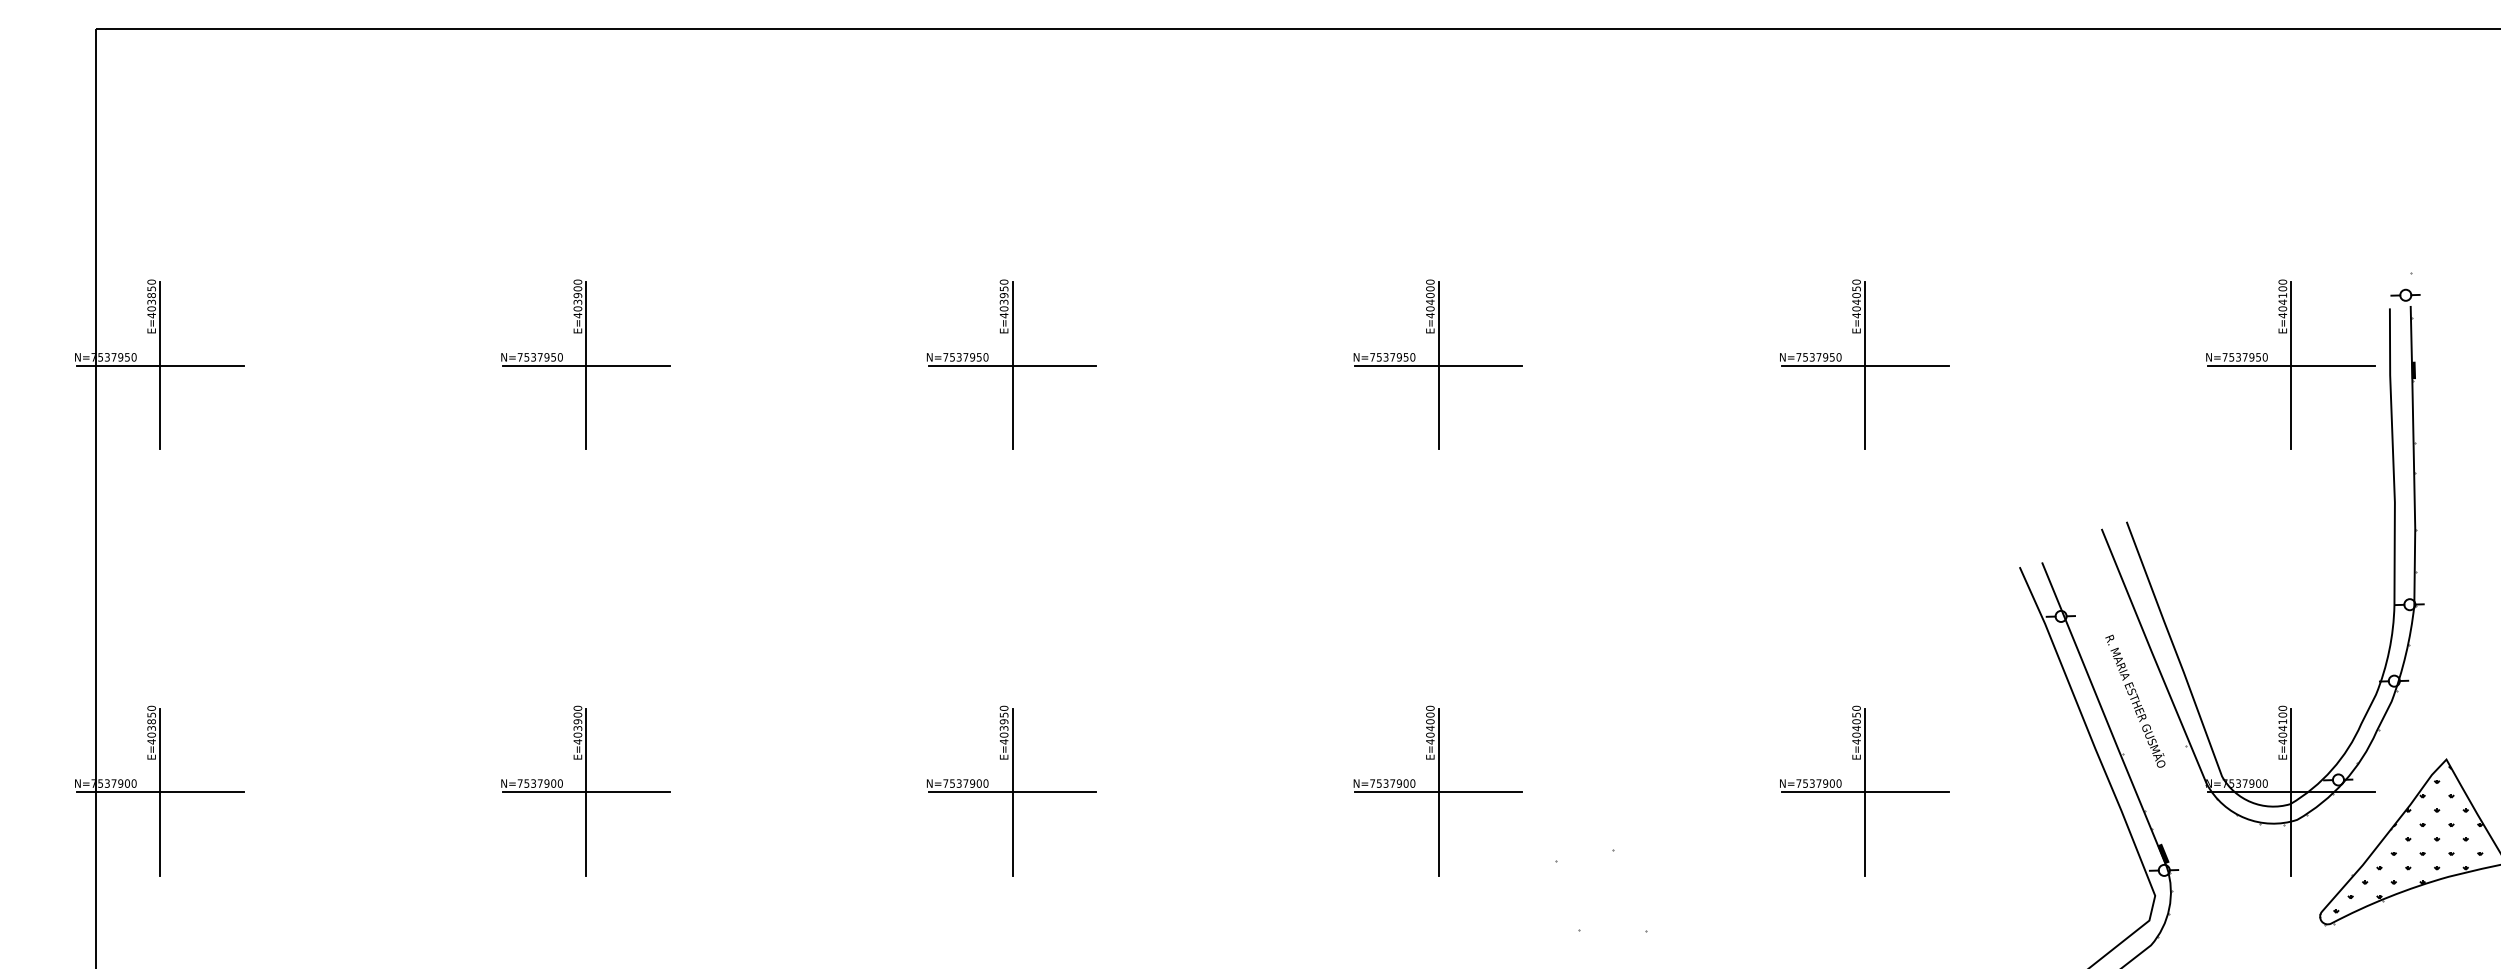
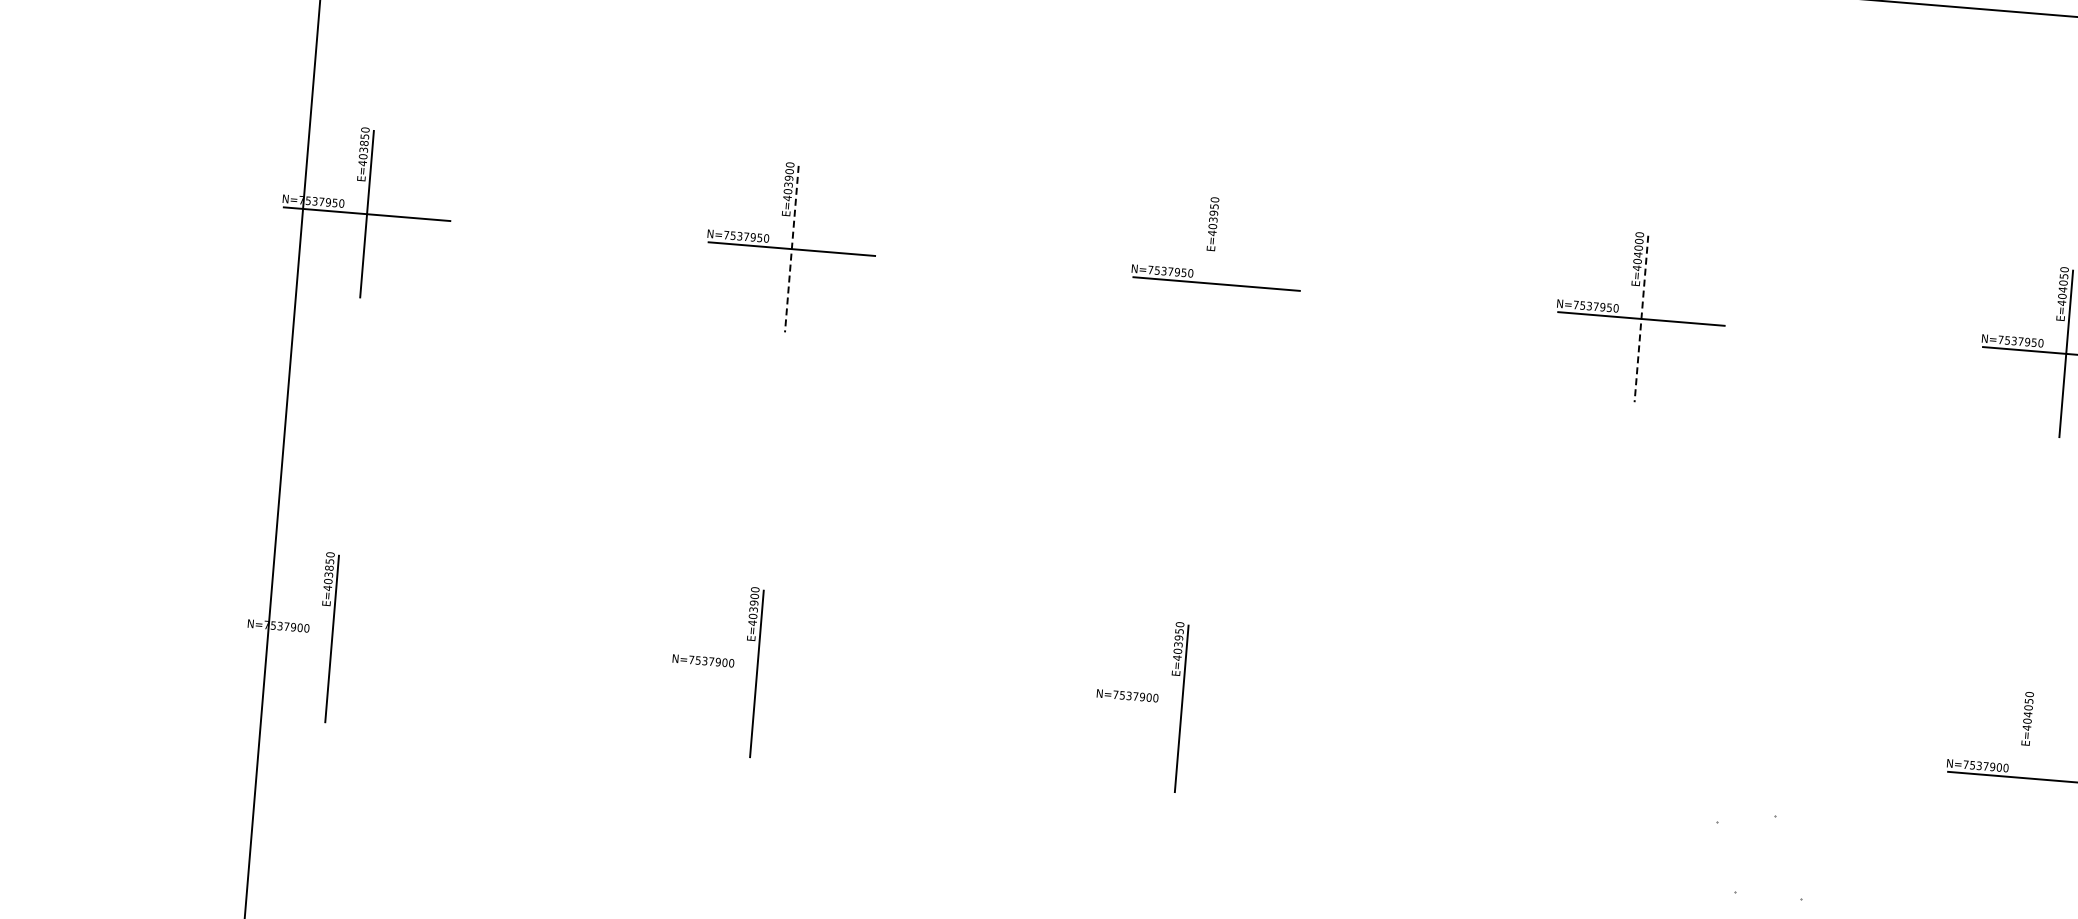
line: (586, 365) -> (791, 248), solid -> dashed
line: (1012, 365) -> (1216, 283), removed
line: (1438, 365) -> (1641, 318), solid -> dashed
part: (1437, 790) -> (1605, 742), removed
line: (1865, 791) -> (2031, 778), removed
line: (159, 792) -> (331, 639), removed
line: (585, 792) -> (755, 674), removed
line: (1012, 792) -> (1181, 709), removed

